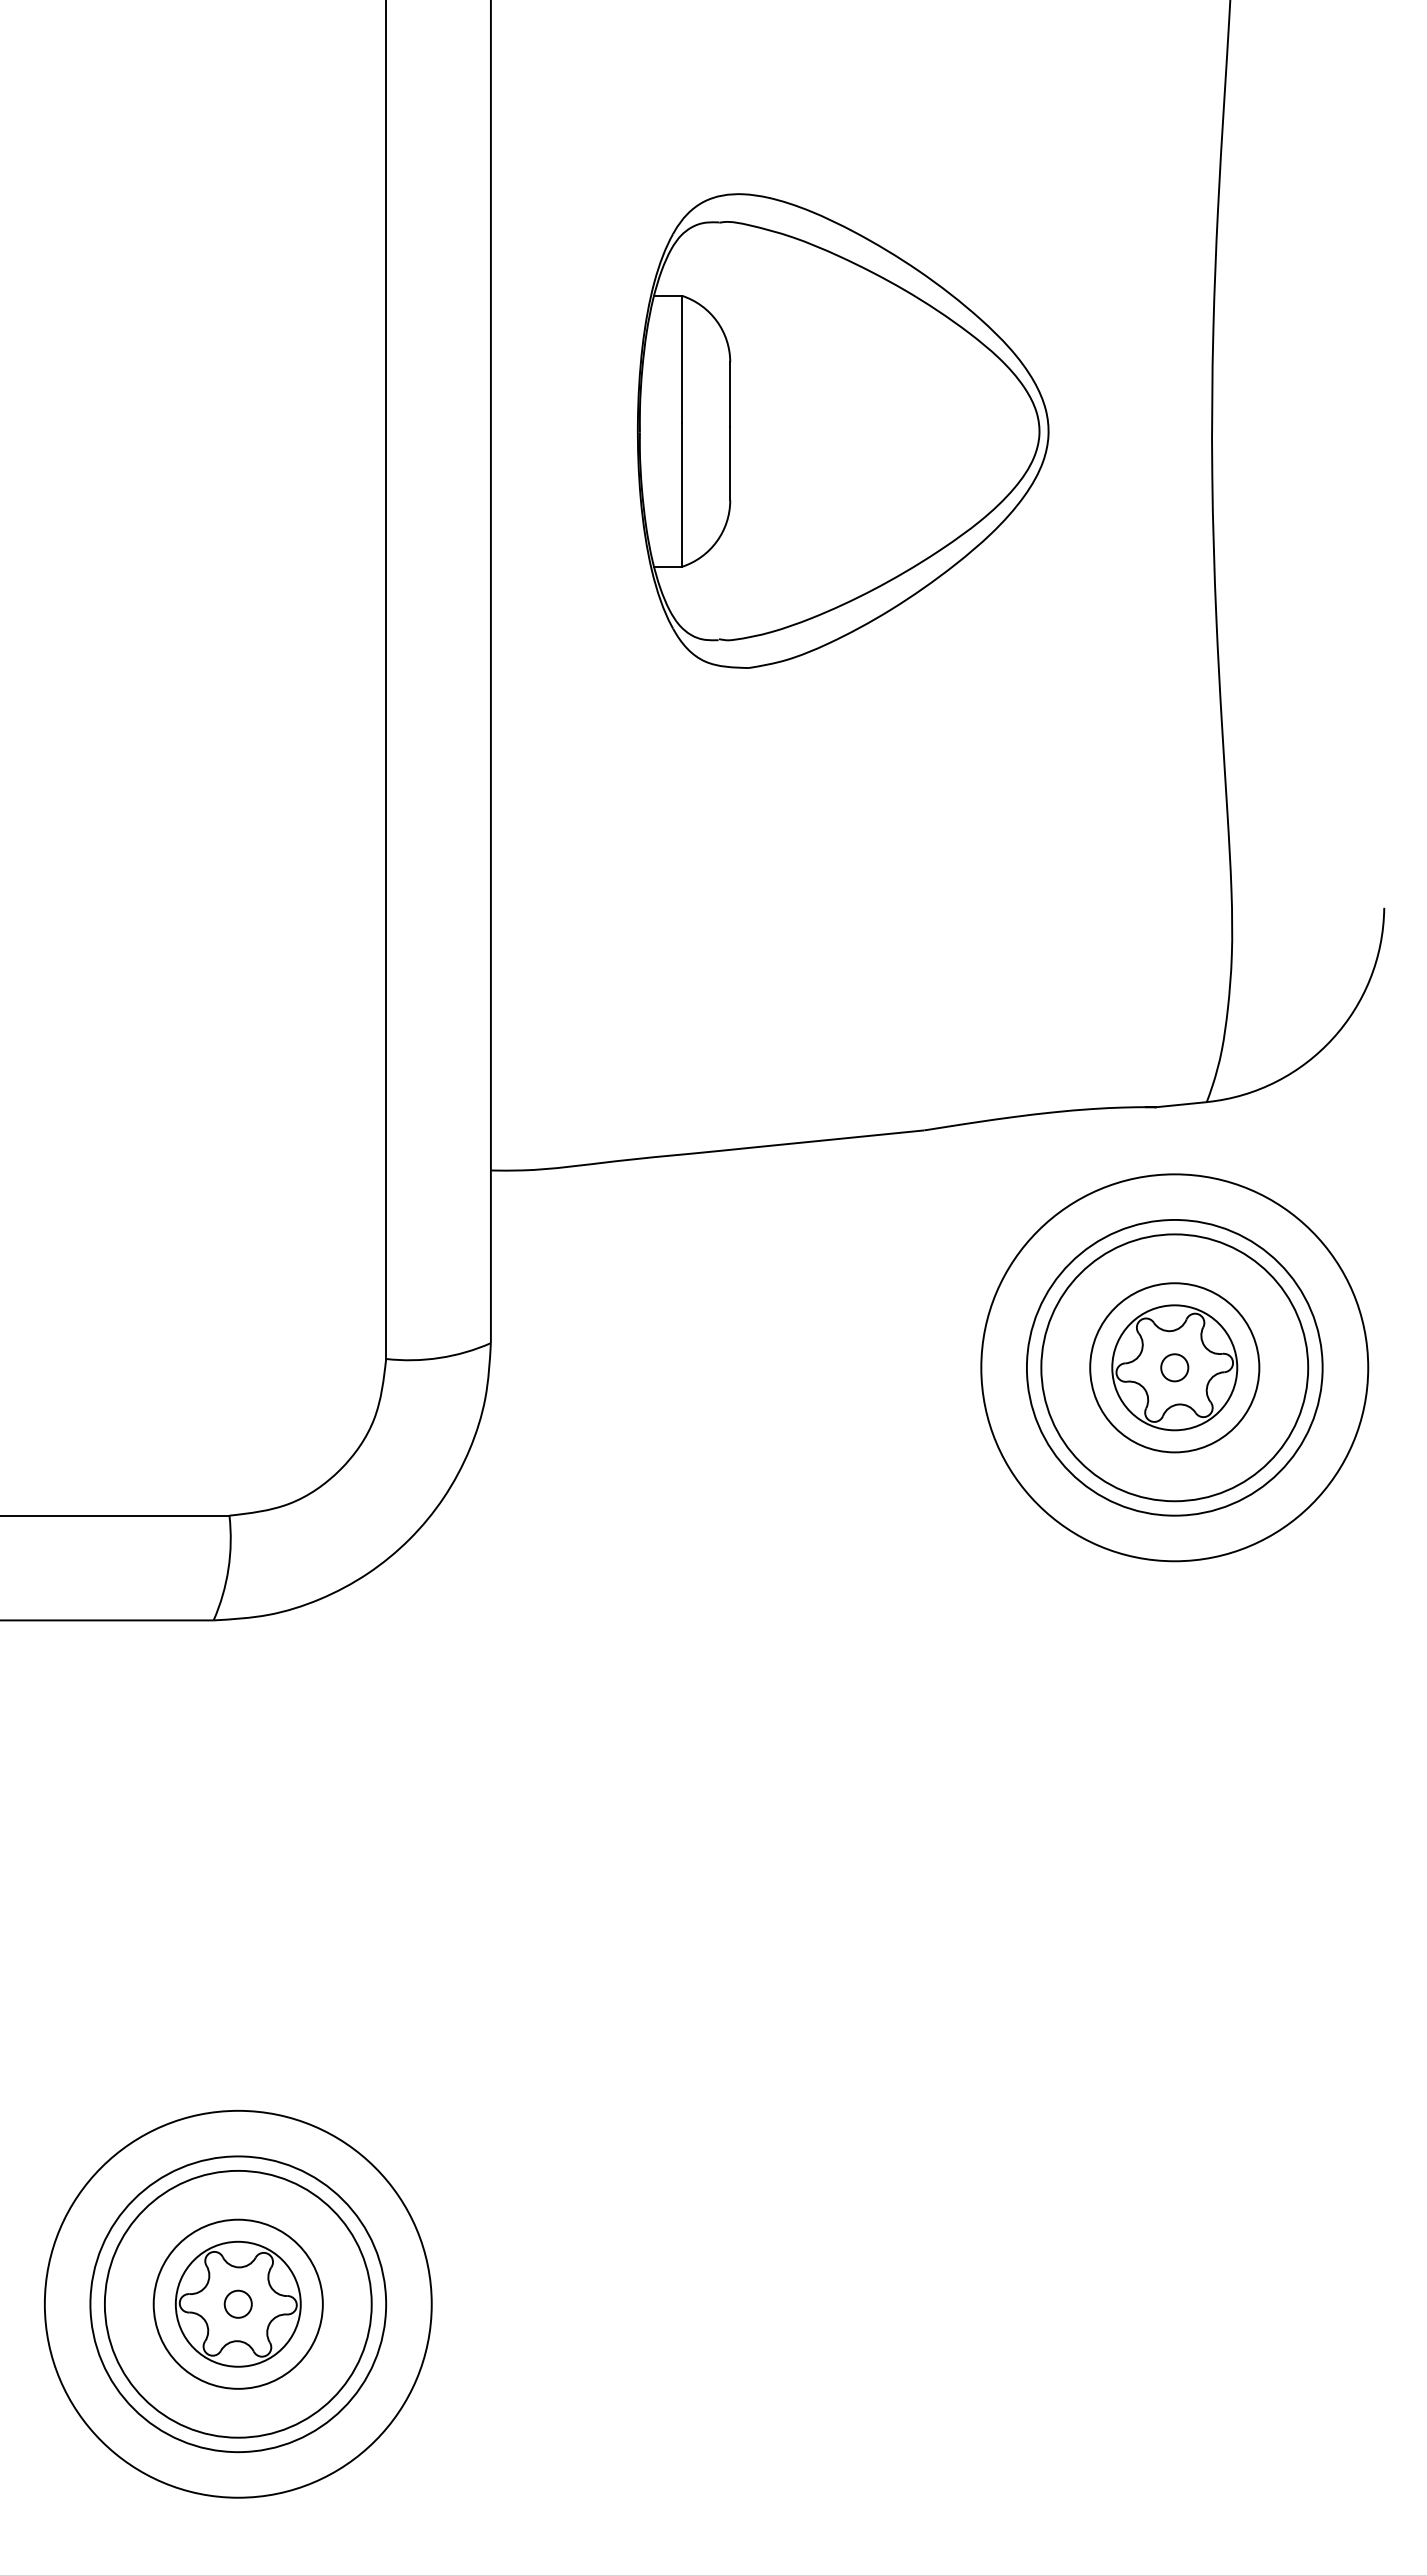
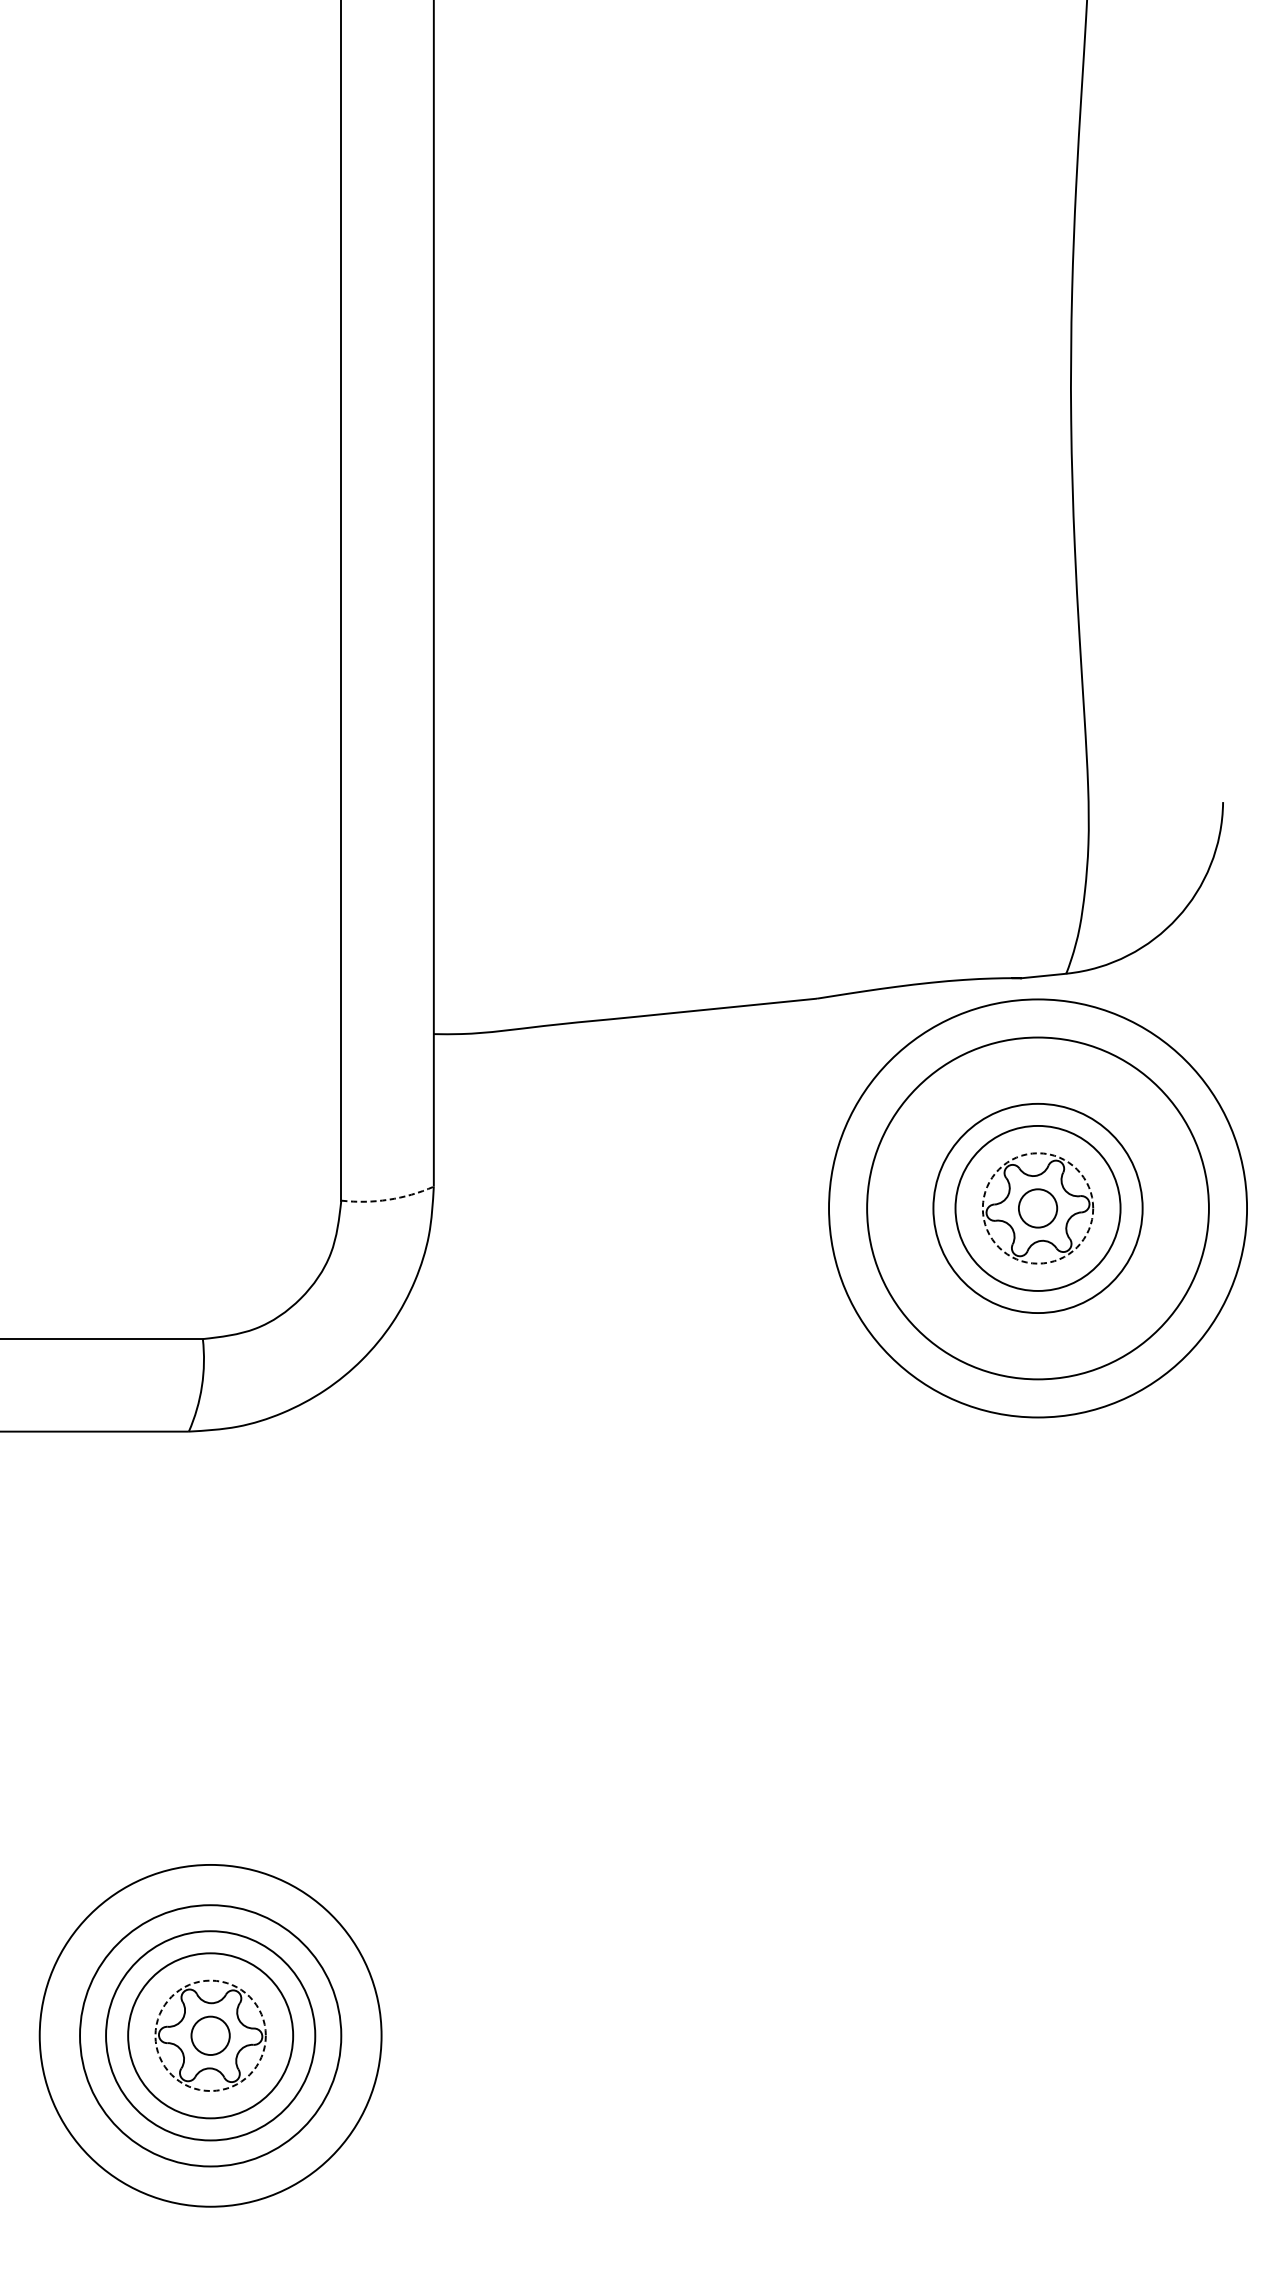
part: (843, 430) -> (745, 380), removed
arc: (439, 1357) -> (388, 1199), solid -> dashed
circle: (1174, 1367) -> (1037, 1208), size x0.7
circle: (1174, 1367) -> (1037, 1208), size x1.4
circle: (1174, 1367) -> (1037, 1208), size x1.6
circle: (1174, 1367) -> (1037, 1208), size x1.6
circle: (1174, 1367) -> (1037, 1208), solid -> dashed
circle: (237, 2303) -> (209, 2035), size x0.7
circle: (237, 2303) -> (209, 2035), size x1.4
circle: (237, 2303) -> (209, 2035), size x1.6
circle: (237, 2303) -> (209, 2035), solid -> dashed

